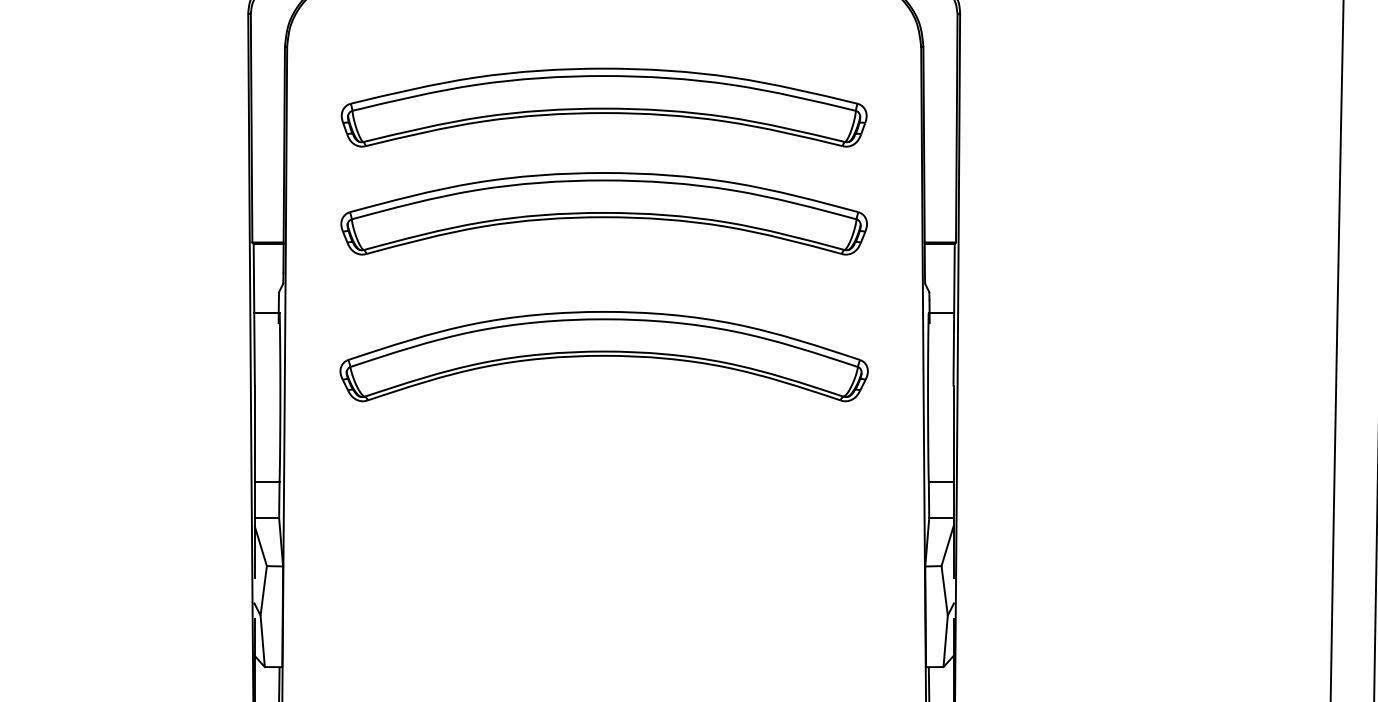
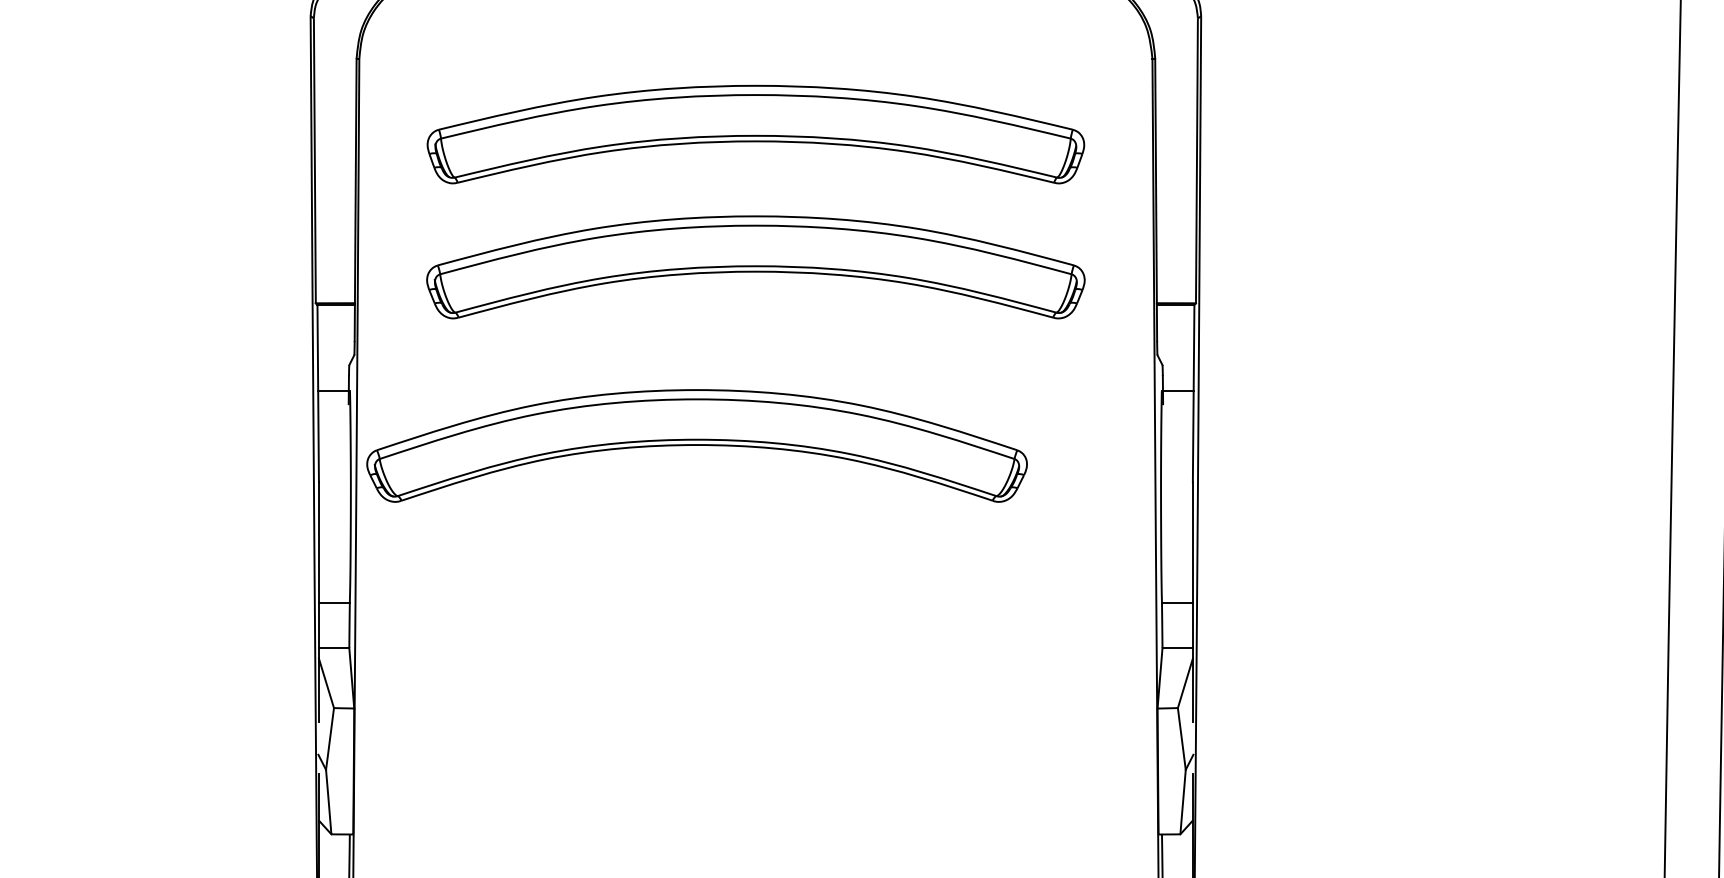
part: (603, 356) -> (696, 445), moved

